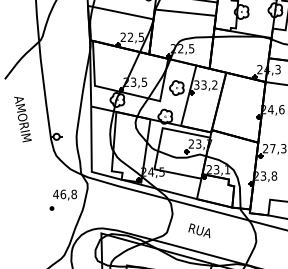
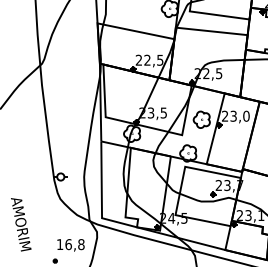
text: (205, 84) -> (235, 115), 33,2 -> 23,0
text: (22, 119) -> (20, 224), moved
text: (55, 193) -> (59, 243), 46,8 -> 16,8

